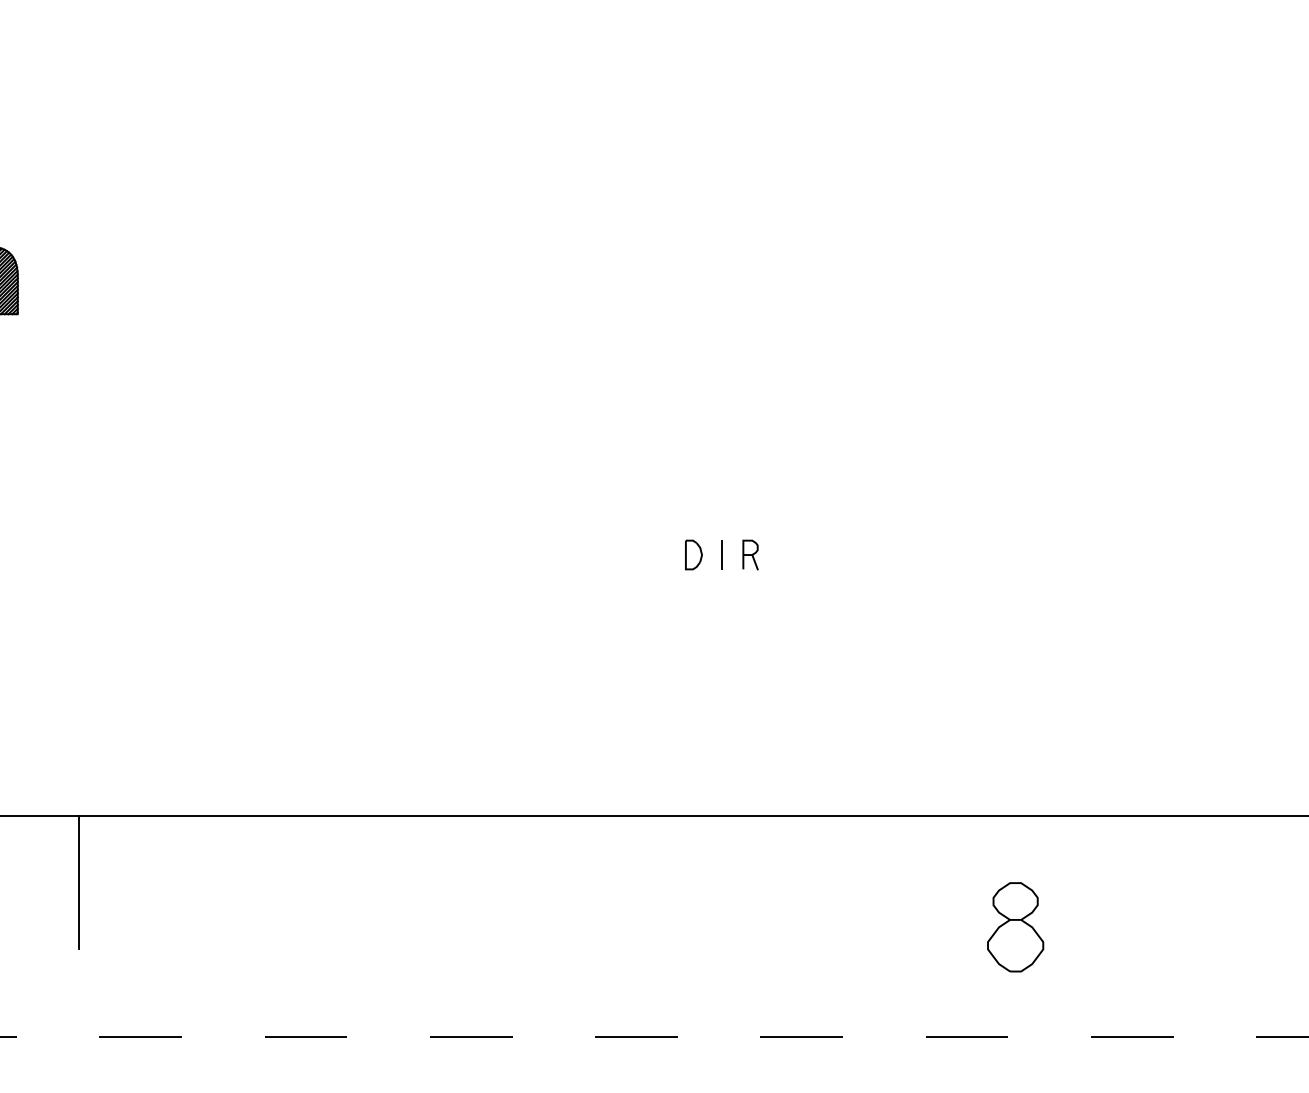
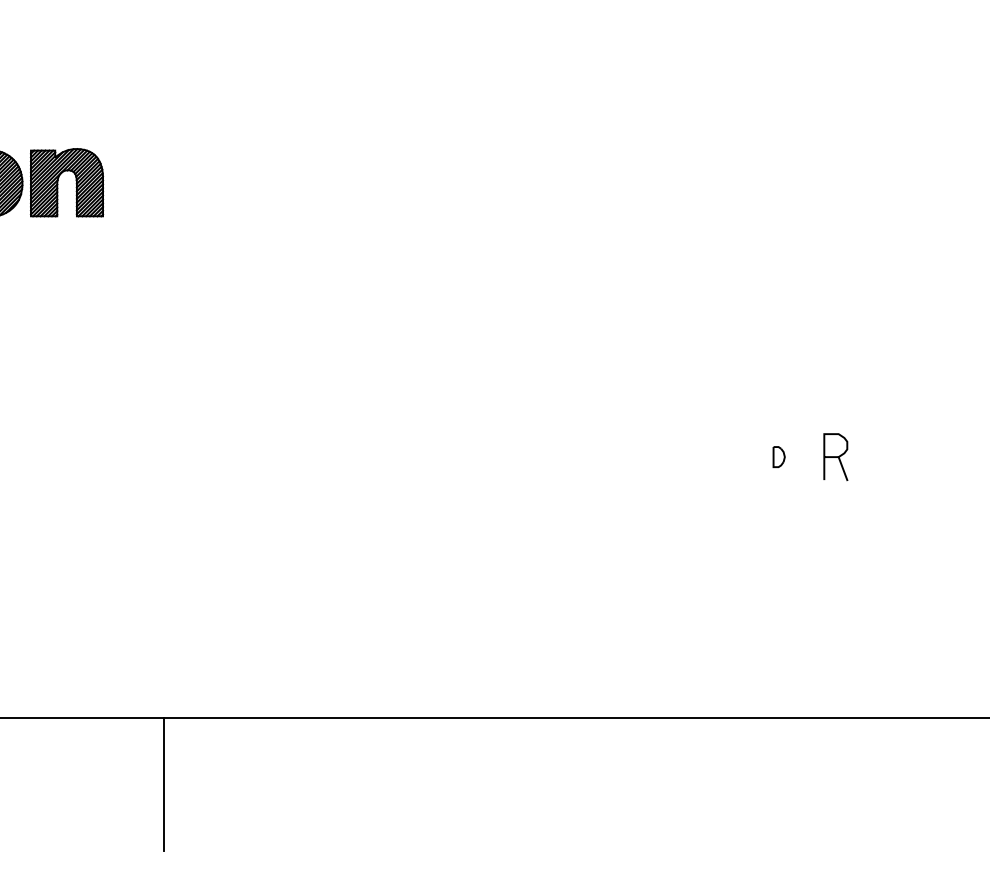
part: (693, 554) -> (778, 456), size x0.7
line: (721, 554) -> (806, 456), removed
part: (750, 554) -> (835, 456), size x1.6

